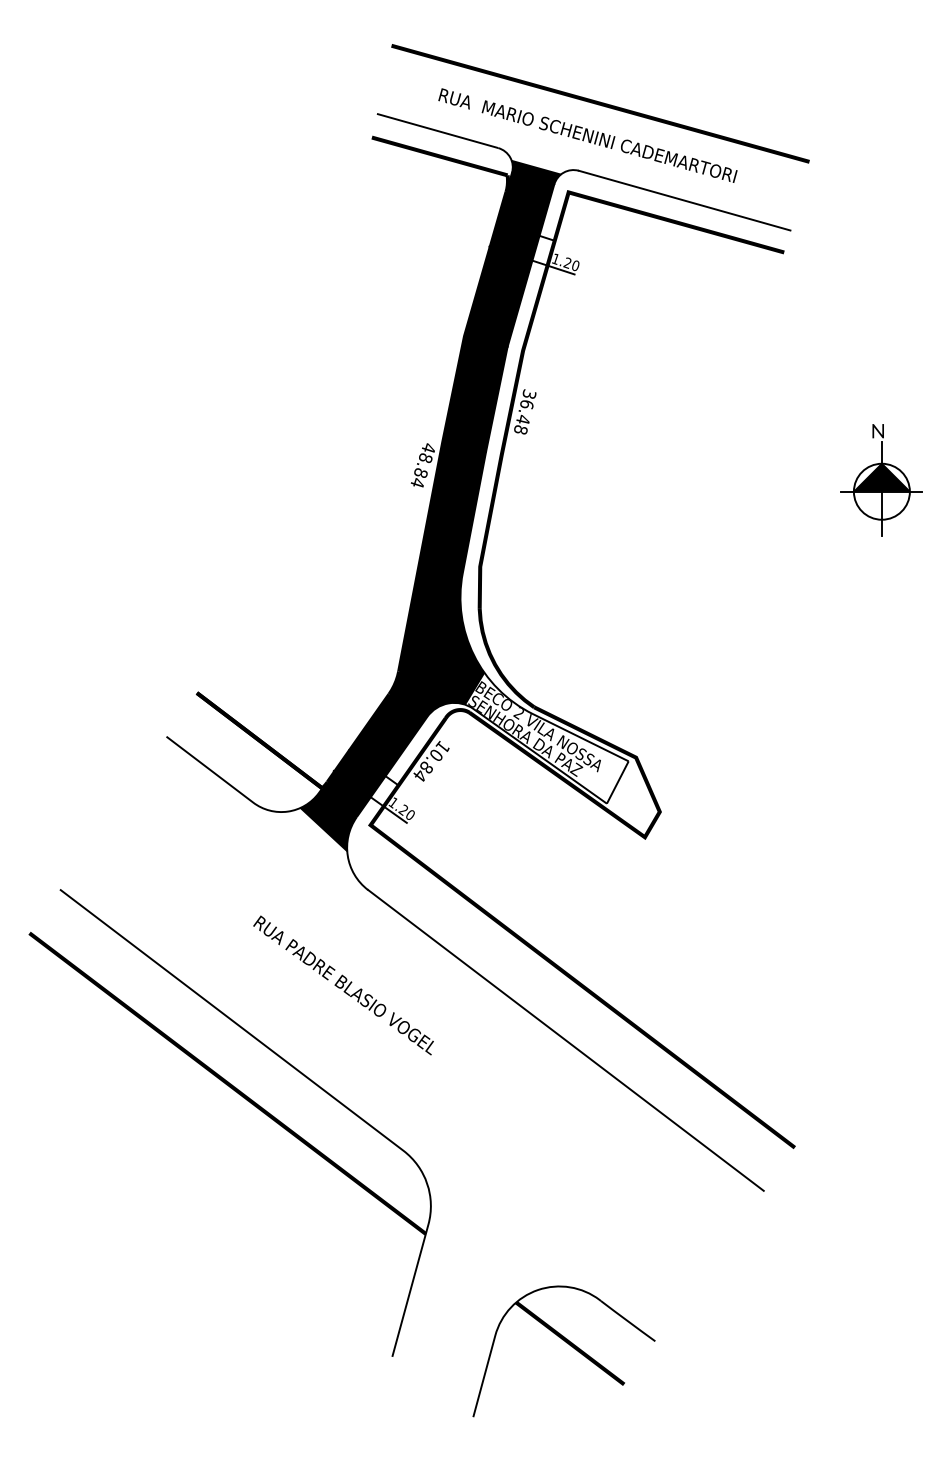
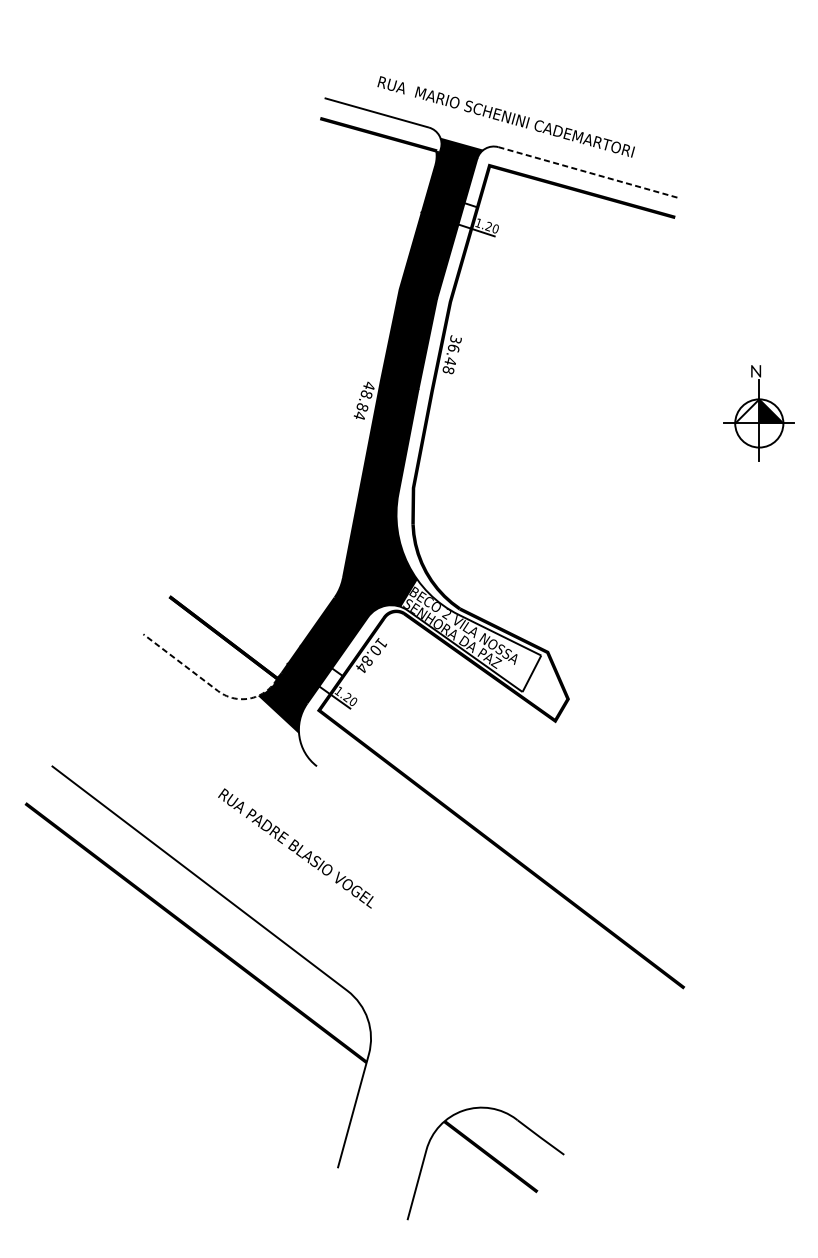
line: (600, 103) -> (517, 89), removed
line: (684, 200) -> (589, 172), solid -> dashed
fill: (867, 477) -> (746, 411), removed
line: (247, 798) -> (213, 687), solid -> dashed
line: (565, 1039) -> (486, 895), removed

